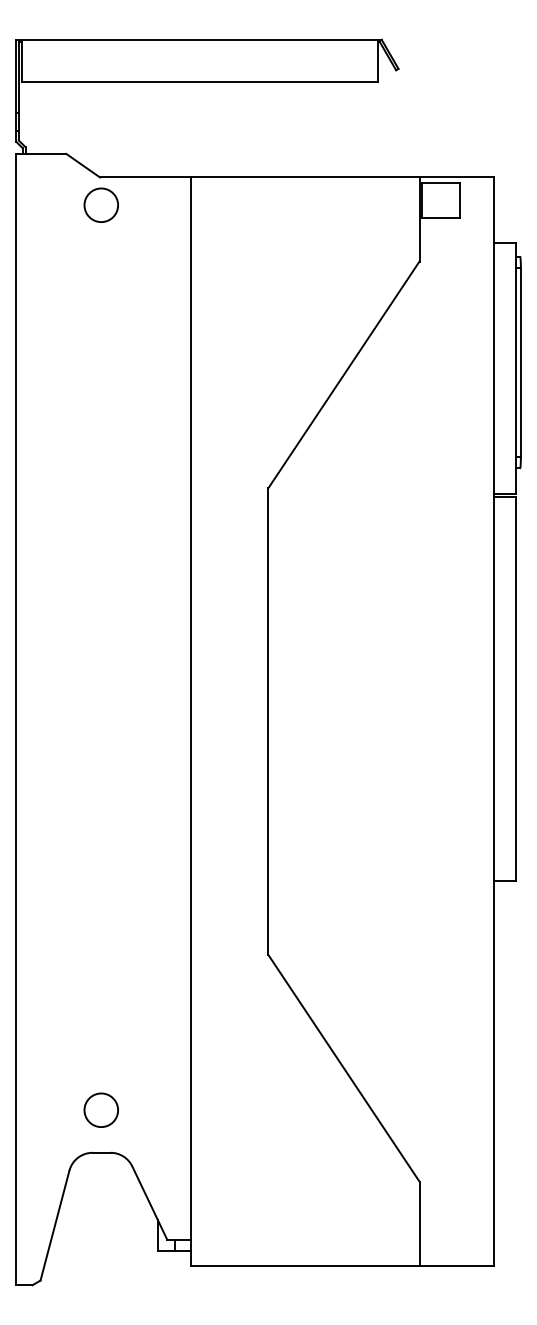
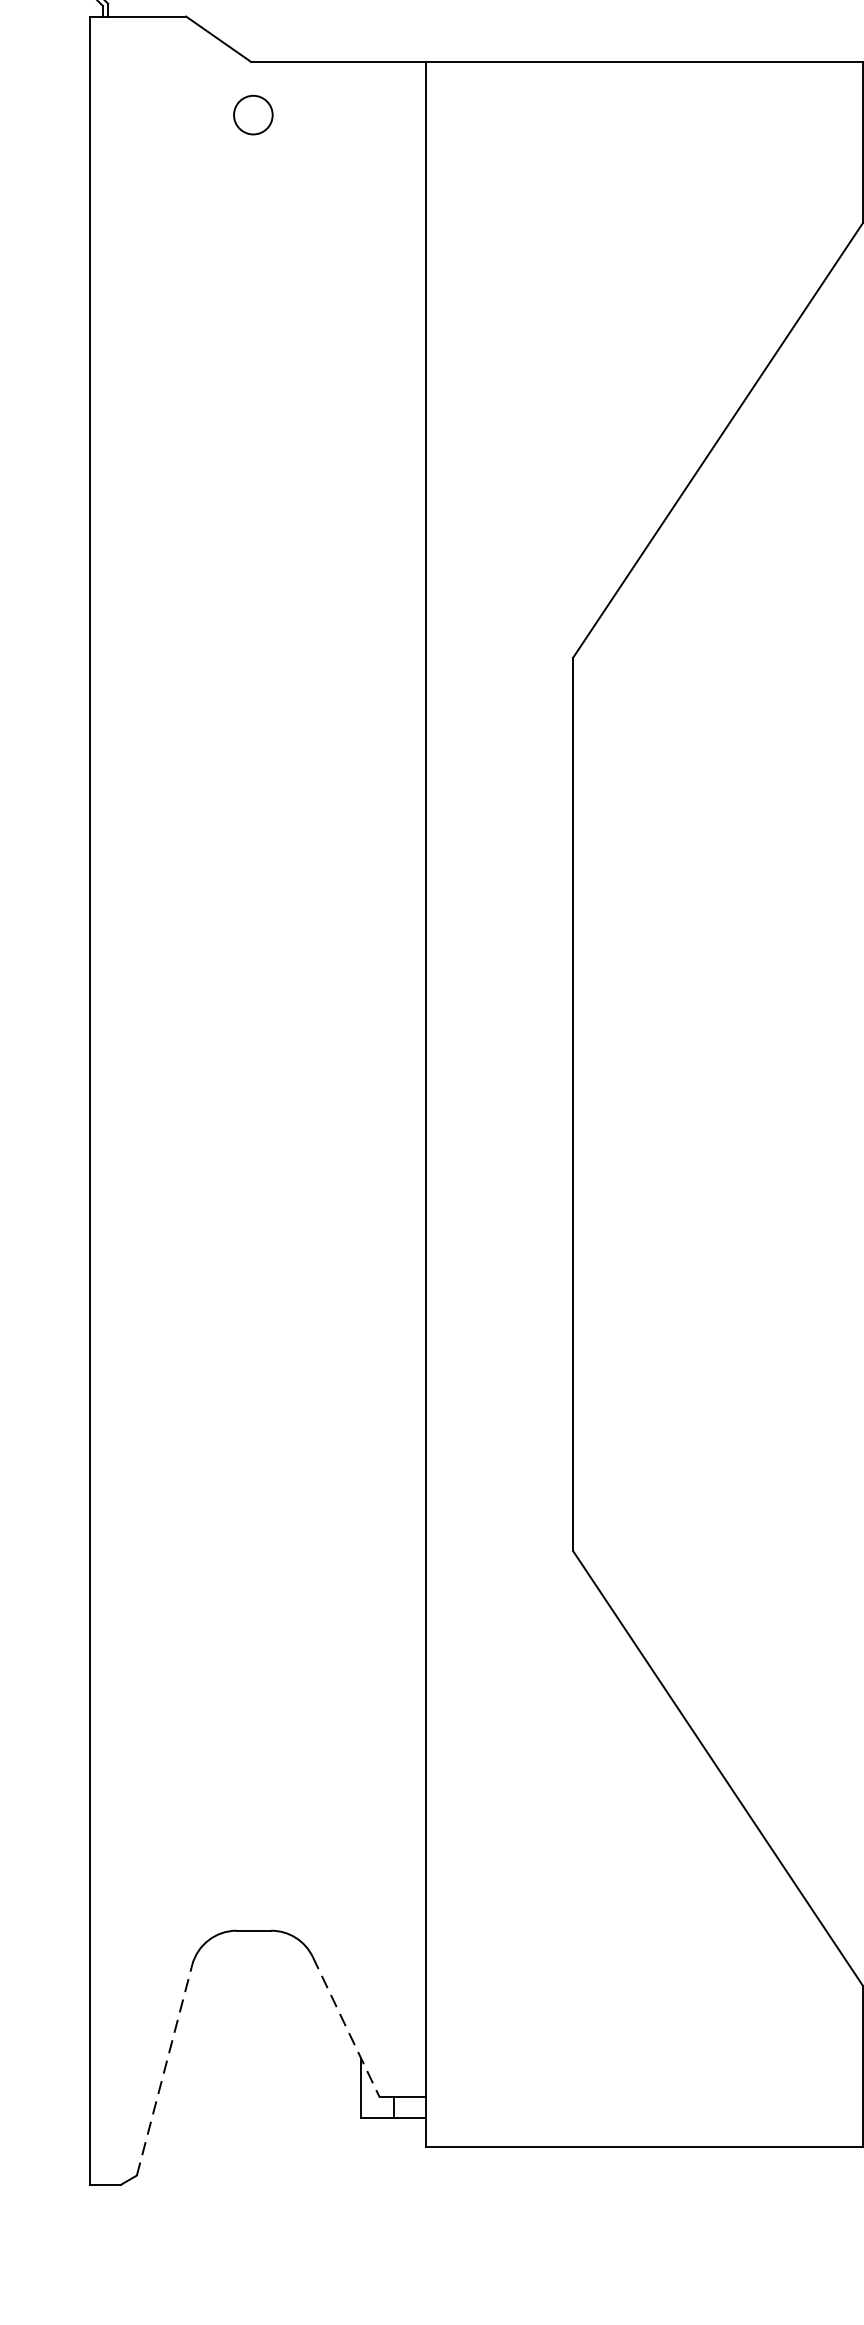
circle: (101, 205) -> (253, 115), size x0.6
circle: (100, 1109) -> (251, 1847), removed
line: (149, 1203) -> (345, 2027), solid -> dashed
line: (54, 1225) -> (163, 2070), solid -> dashed

